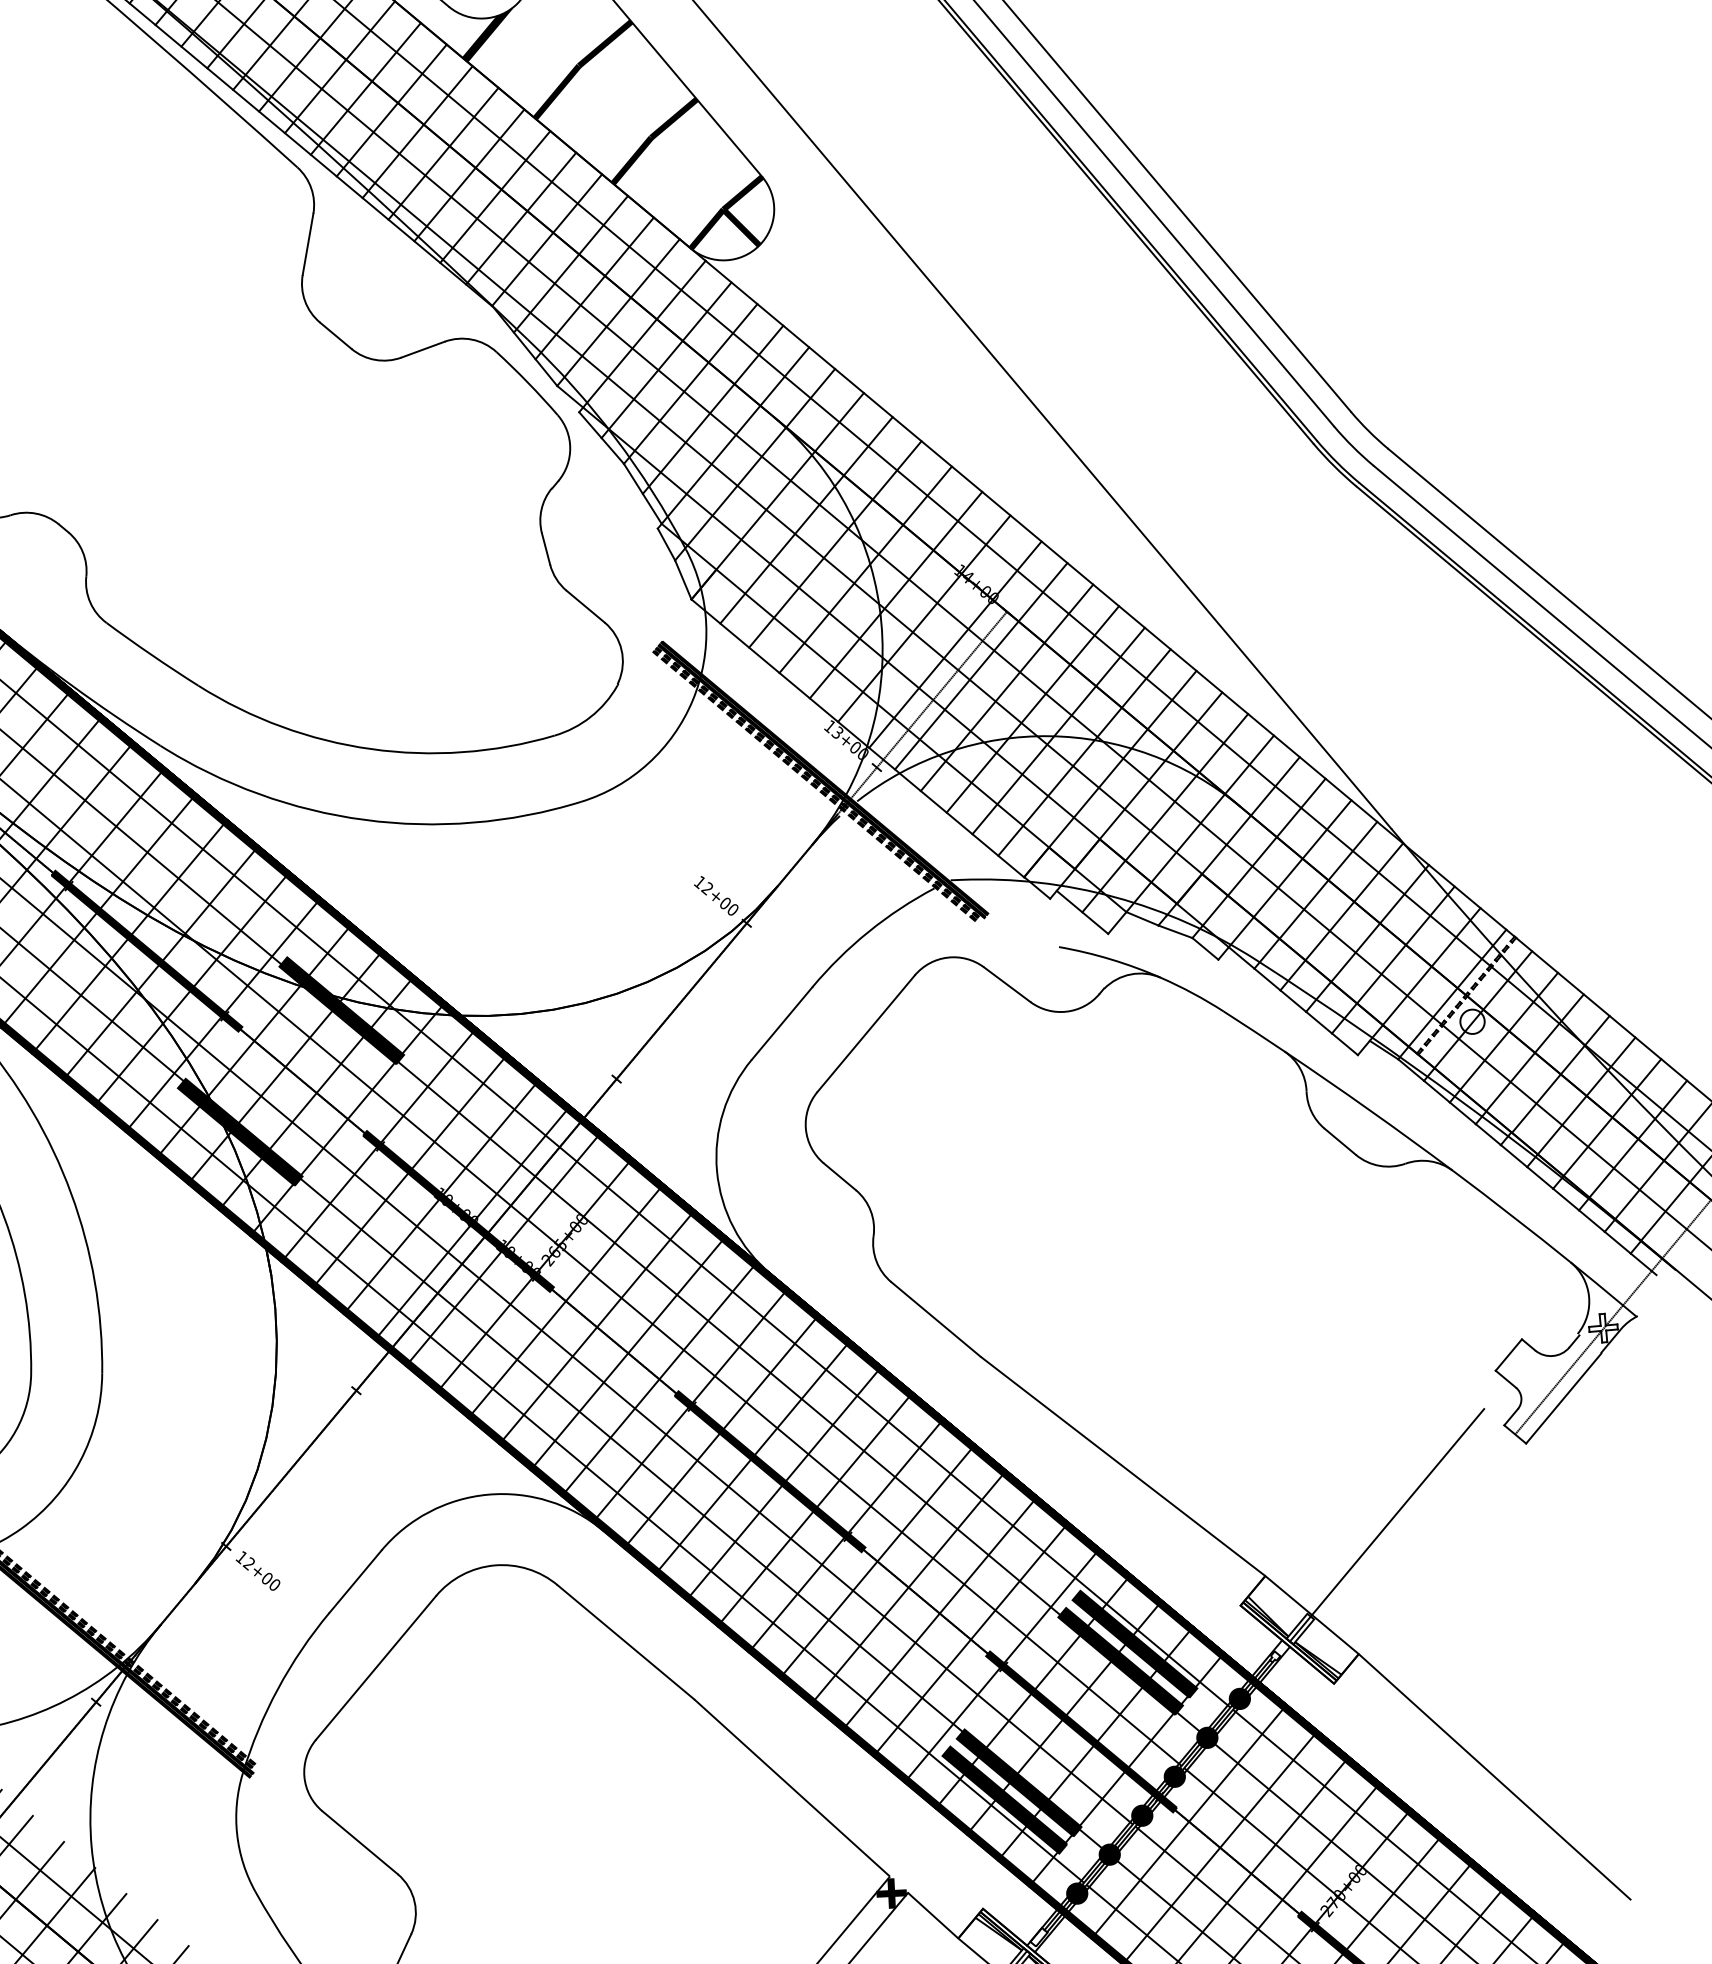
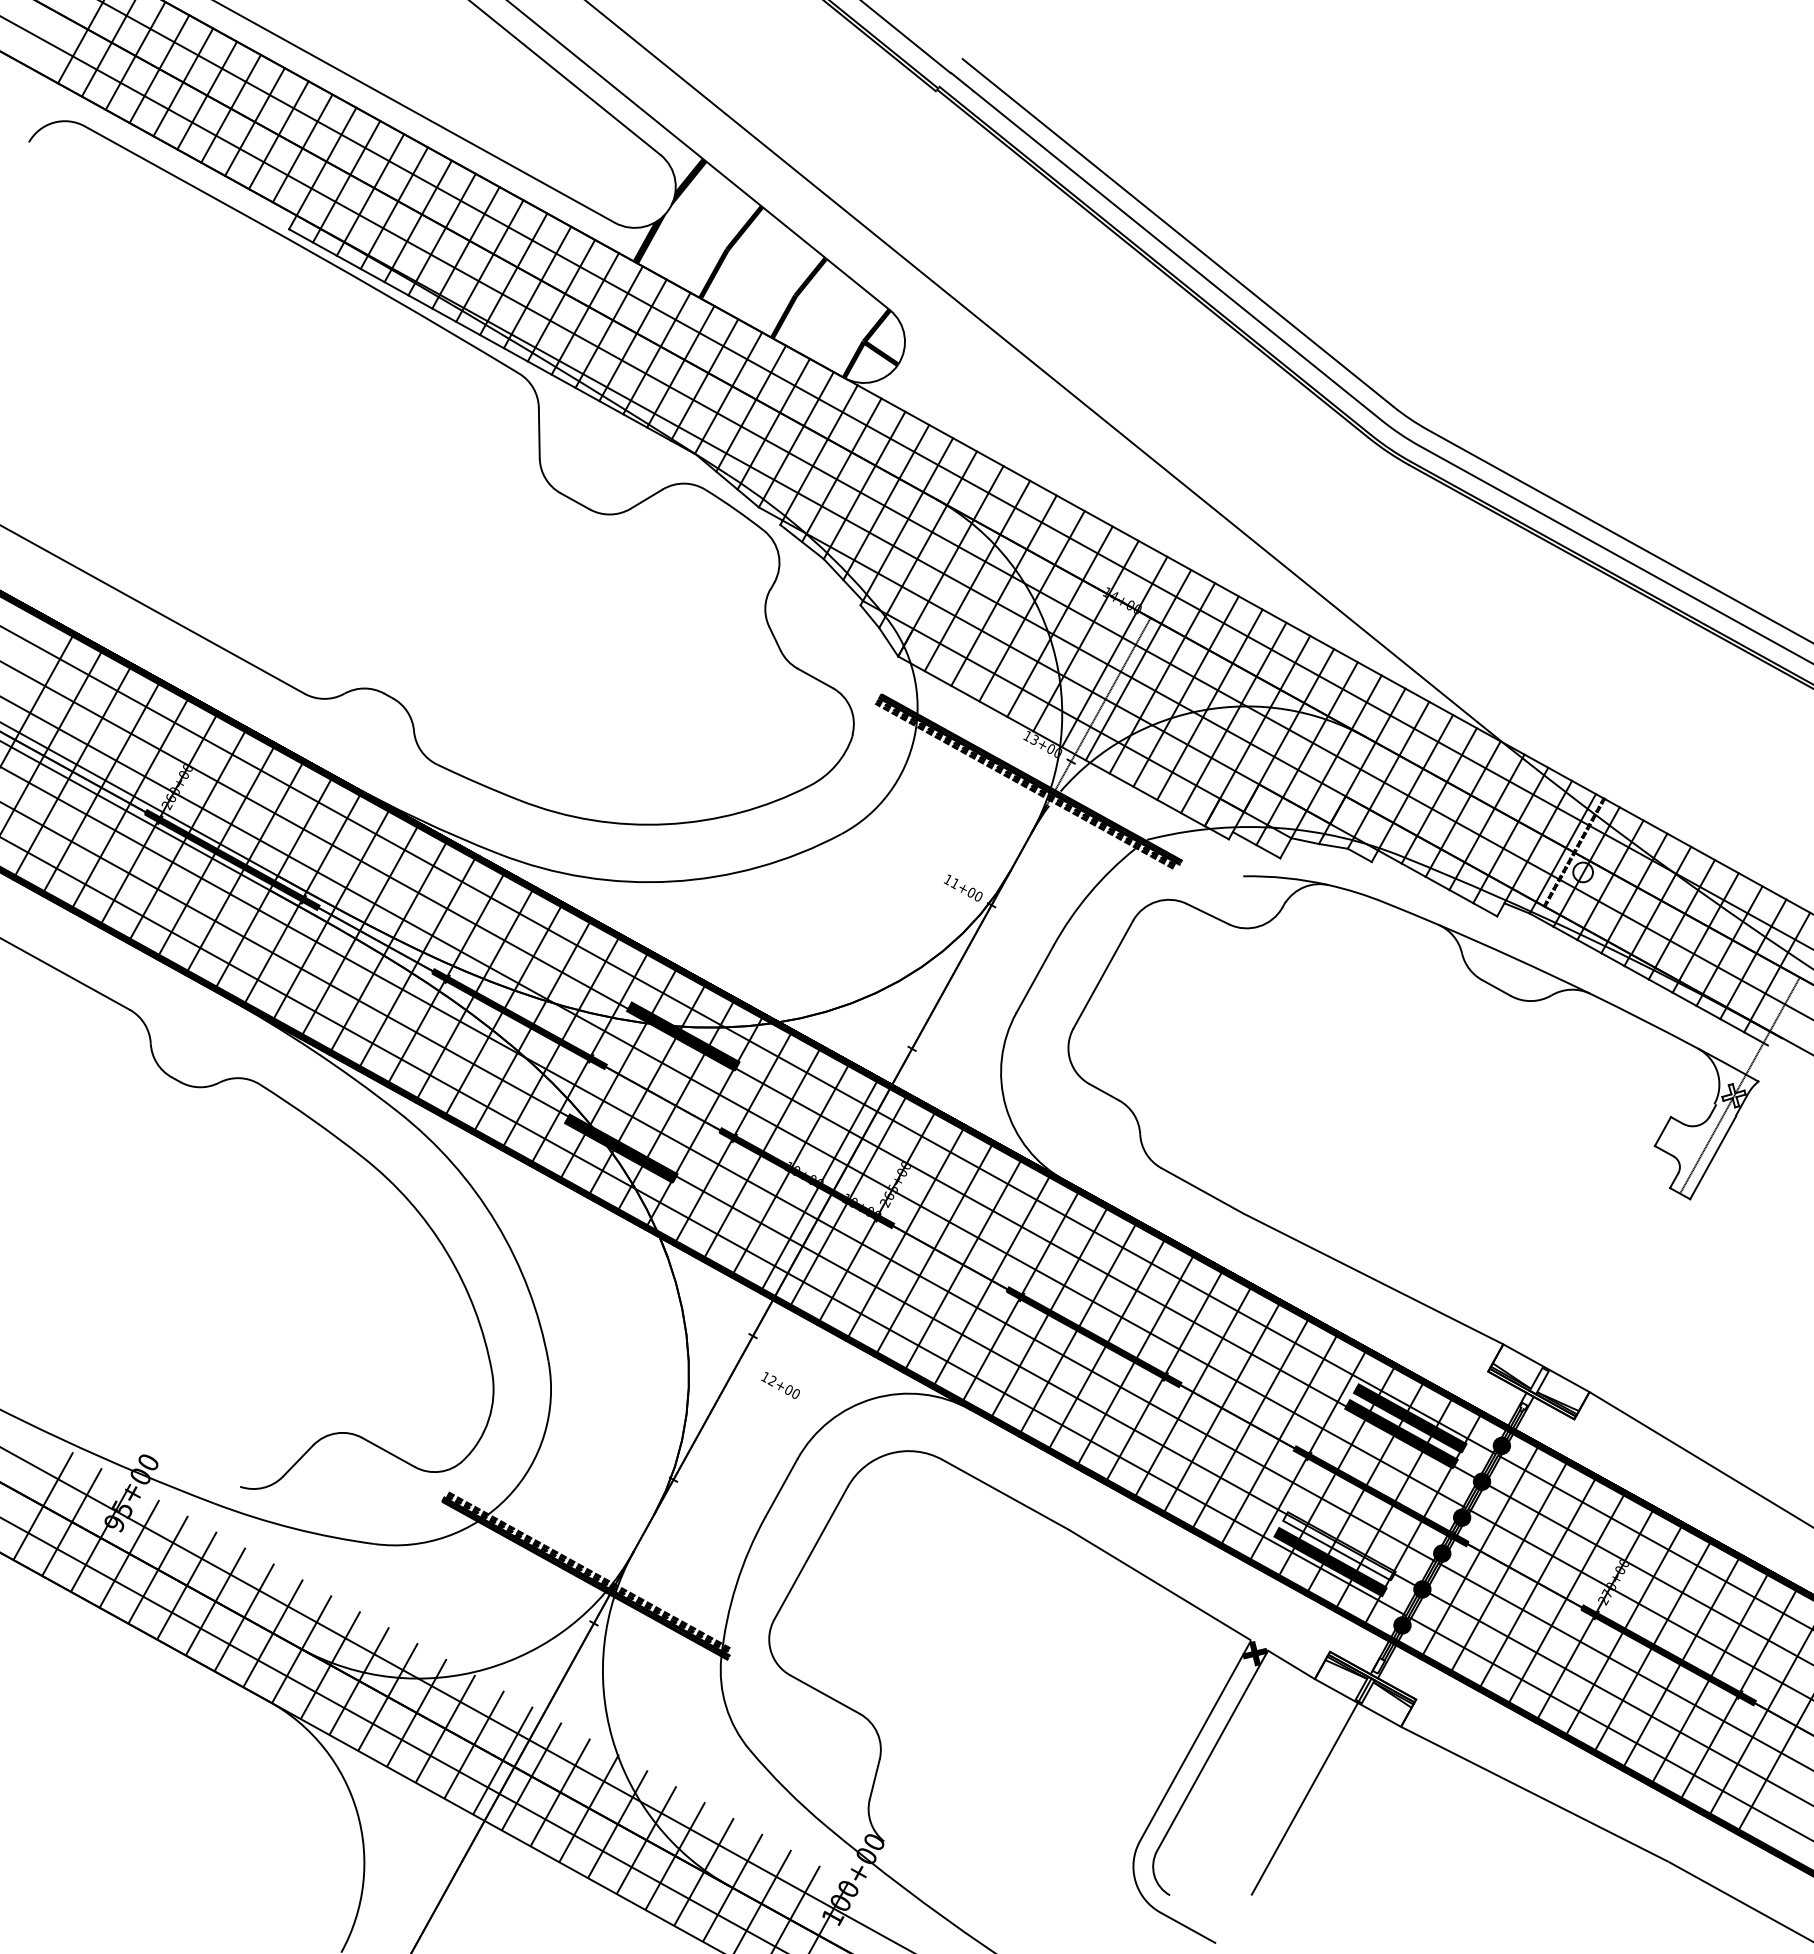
text: (707, 887) -> (954, 882), 12+00 -> 11+00
line: (1386, 1525) -> (1591, 1285), removed
text: (258, 1571) -> (780, 1385), moved
fill: (1019, 1783) -> (1339, 1546), removed

